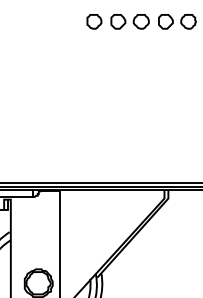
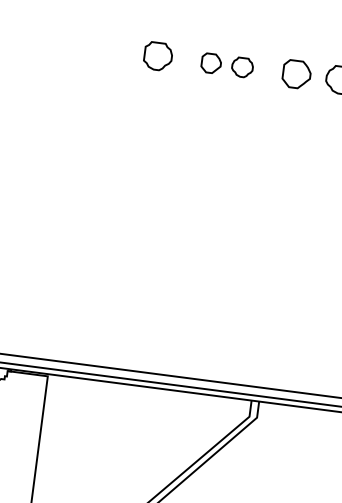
part: (129, 21) -> (226, 64), size x0.7

